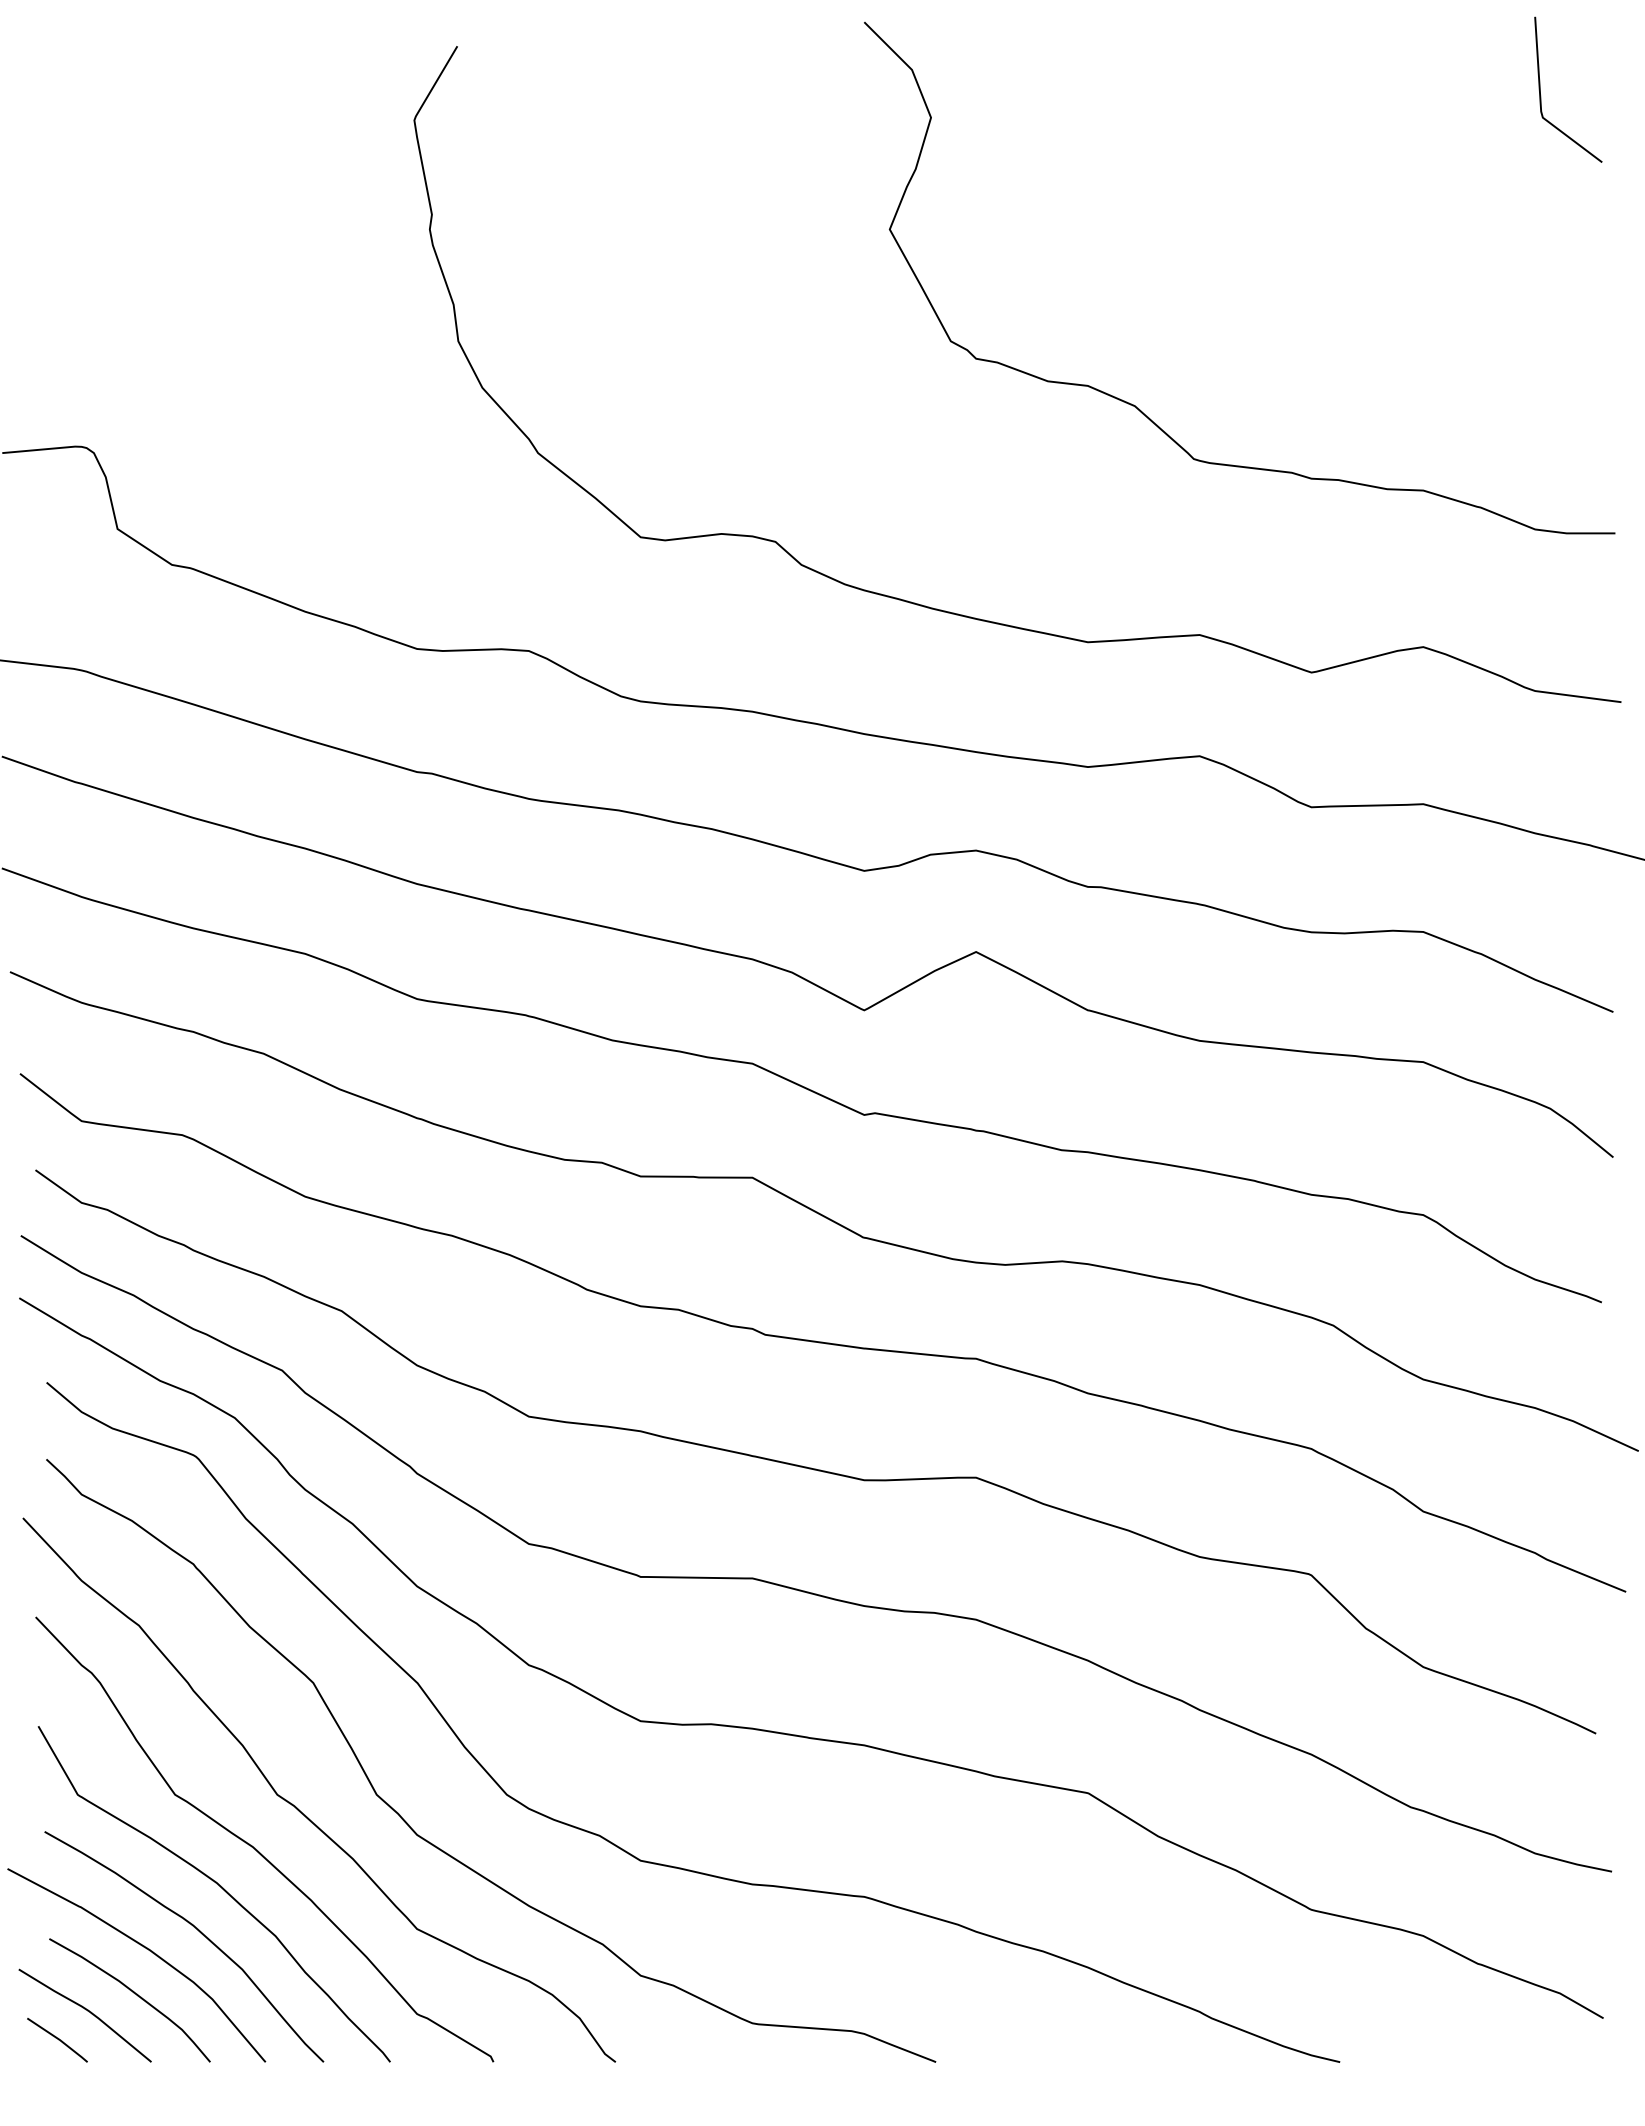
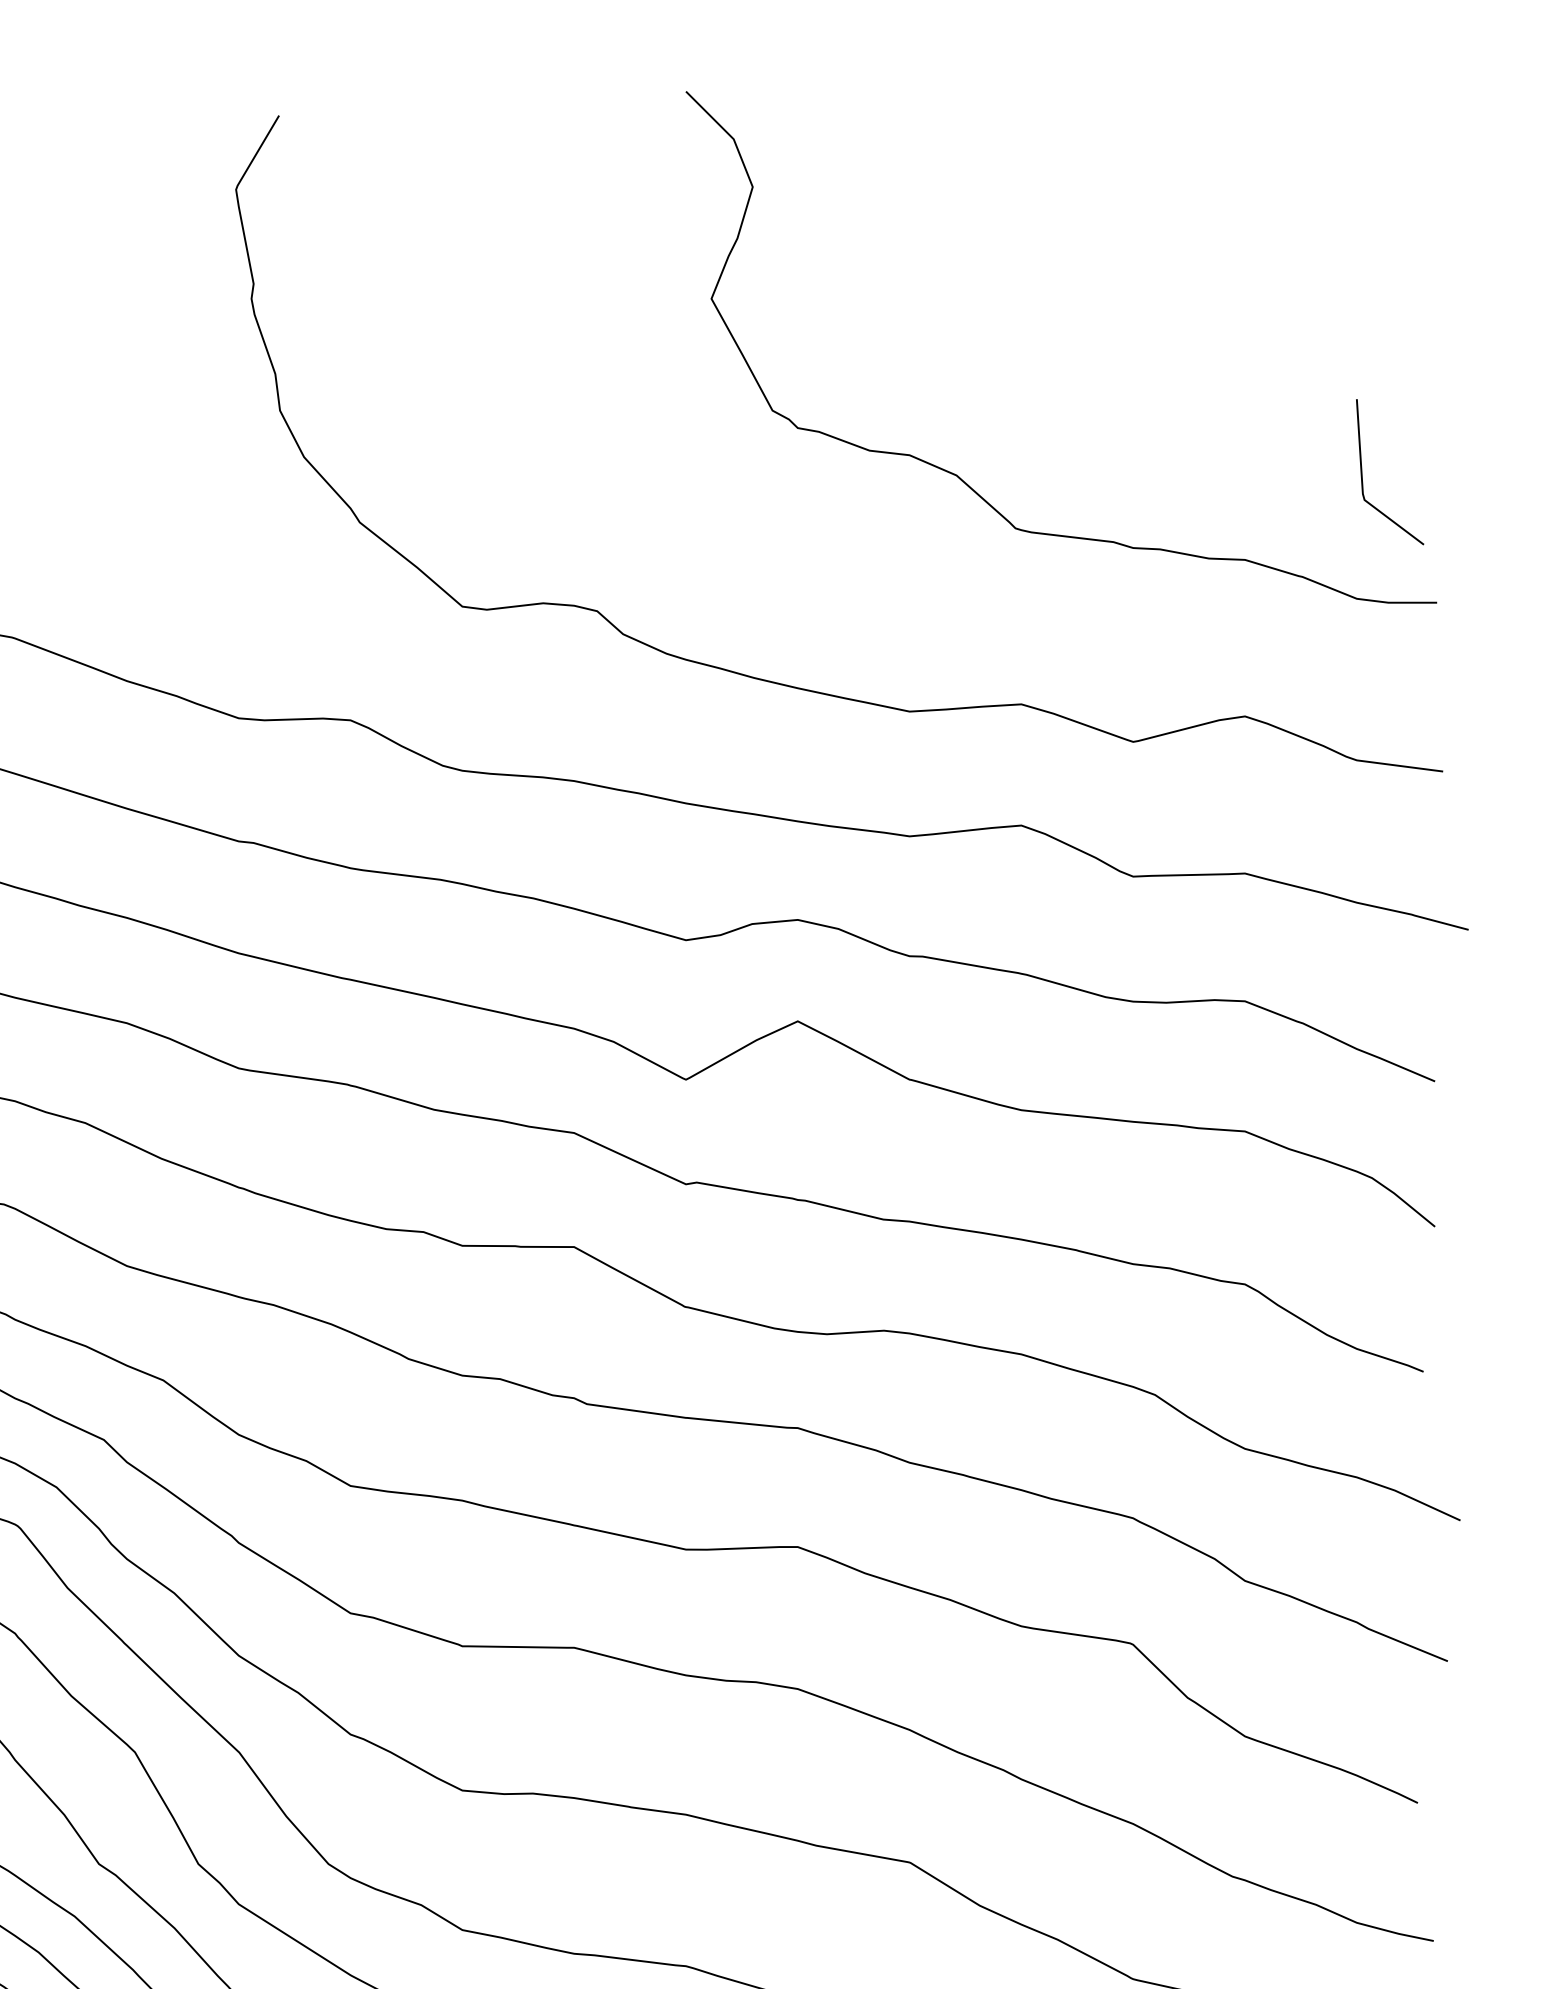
line: (1541, 95) -> (1363, 477), moved

